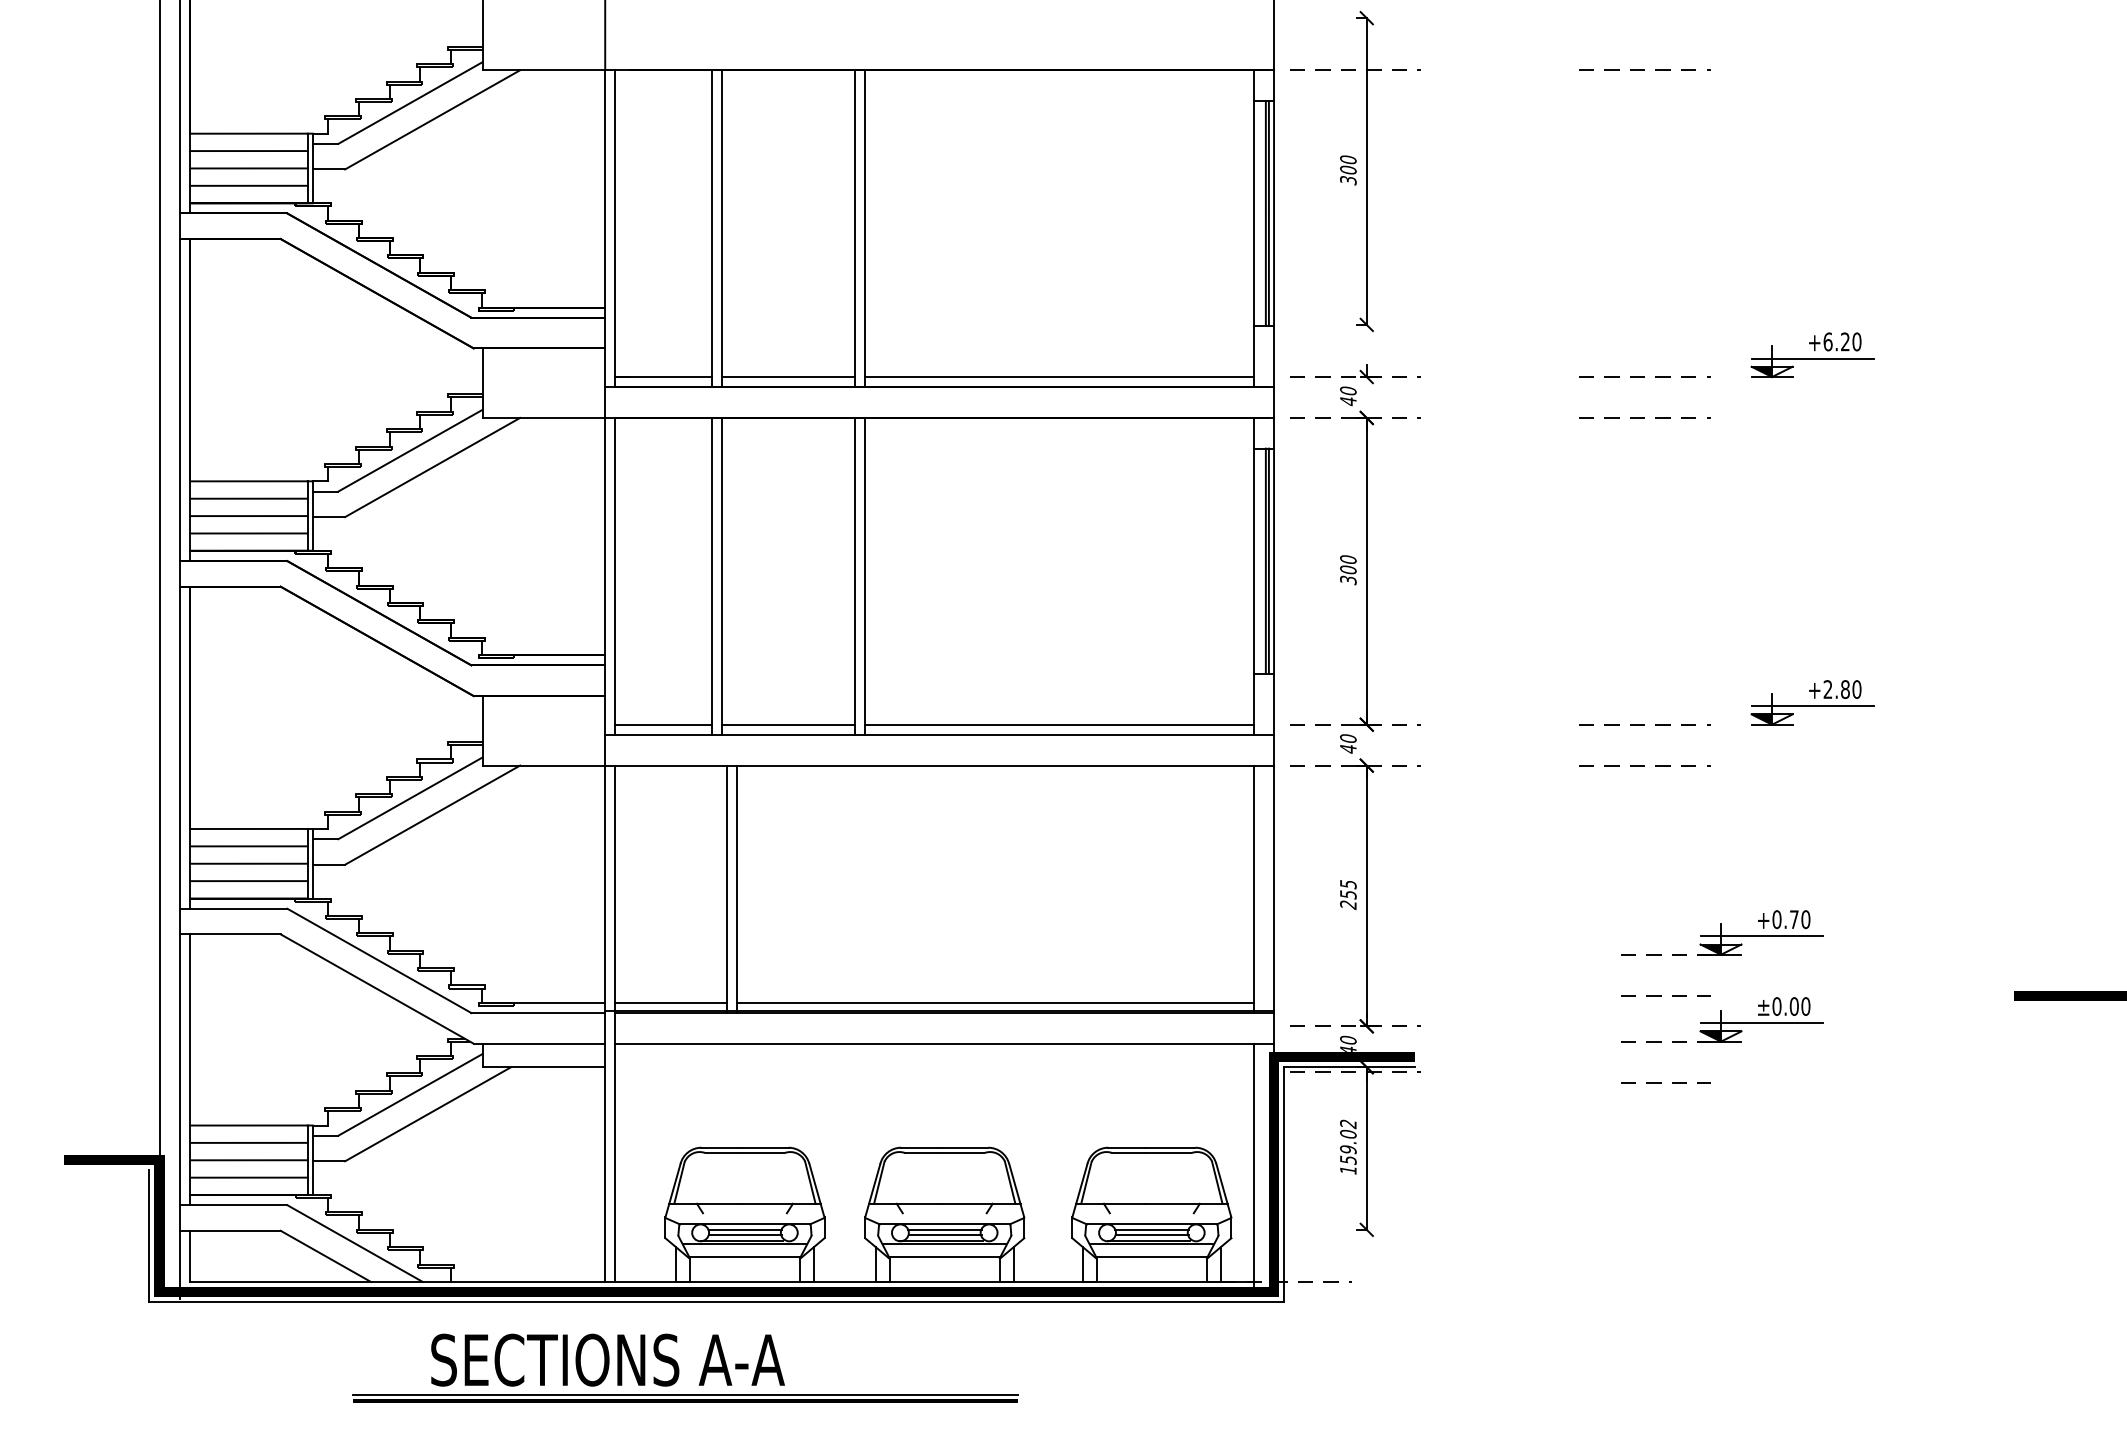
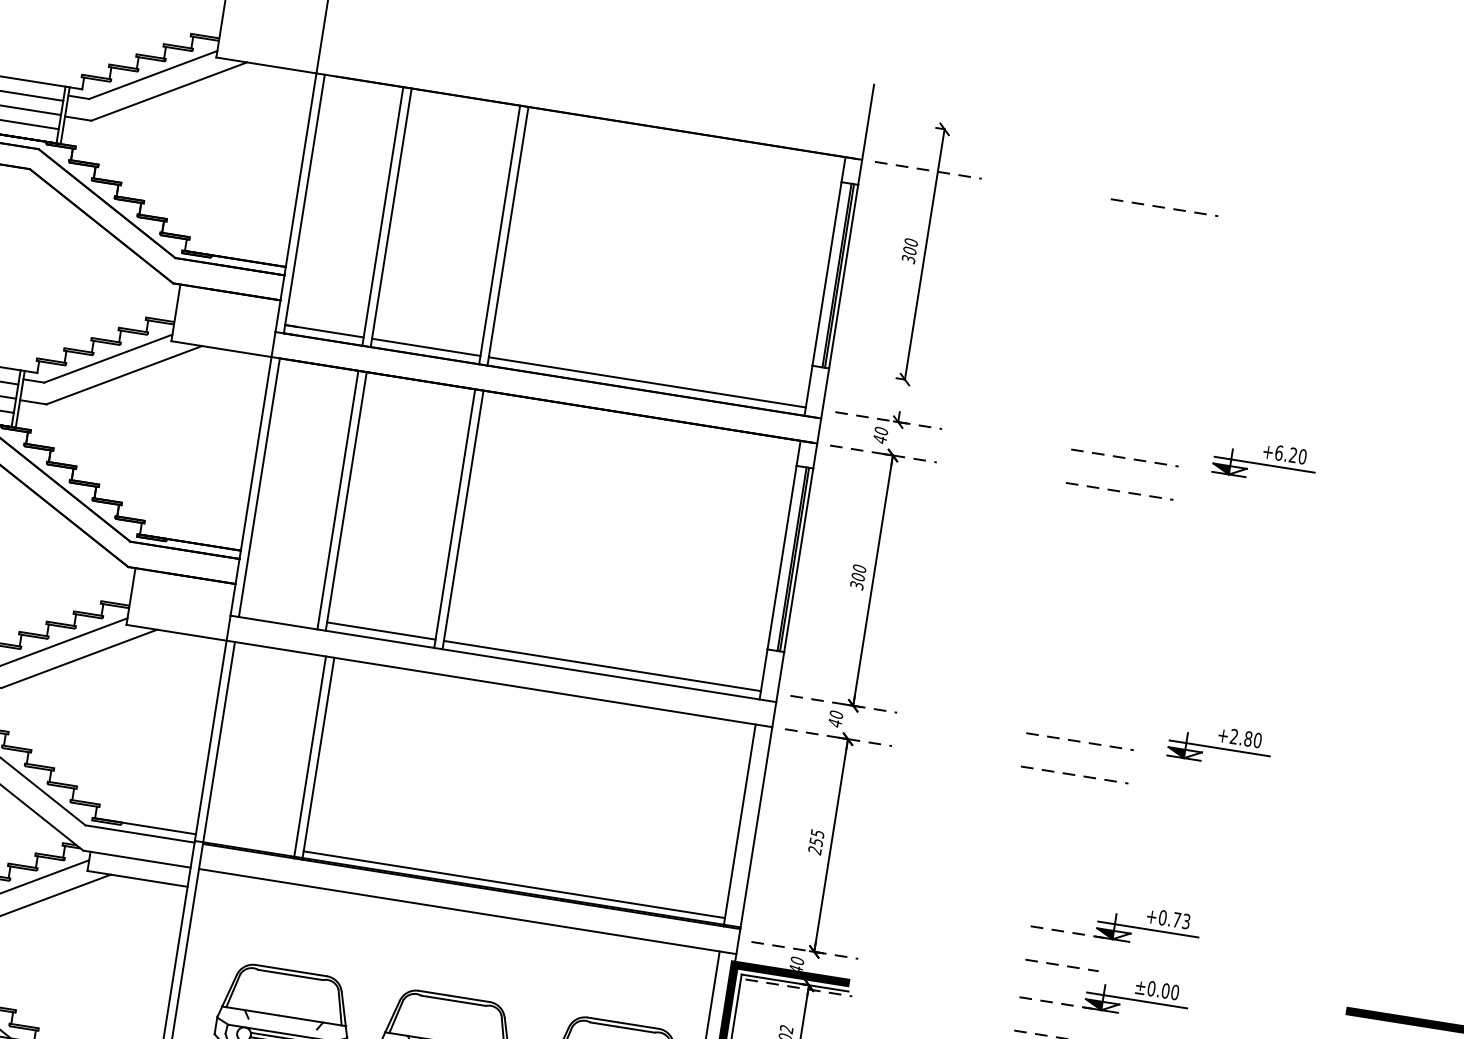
line: (663, 724) -> (279, 614), removed
text: (1805, 919) -> (1186, 921), +0.70 -> +0.73
line: (671, 1002) -> (250, 842), removed

